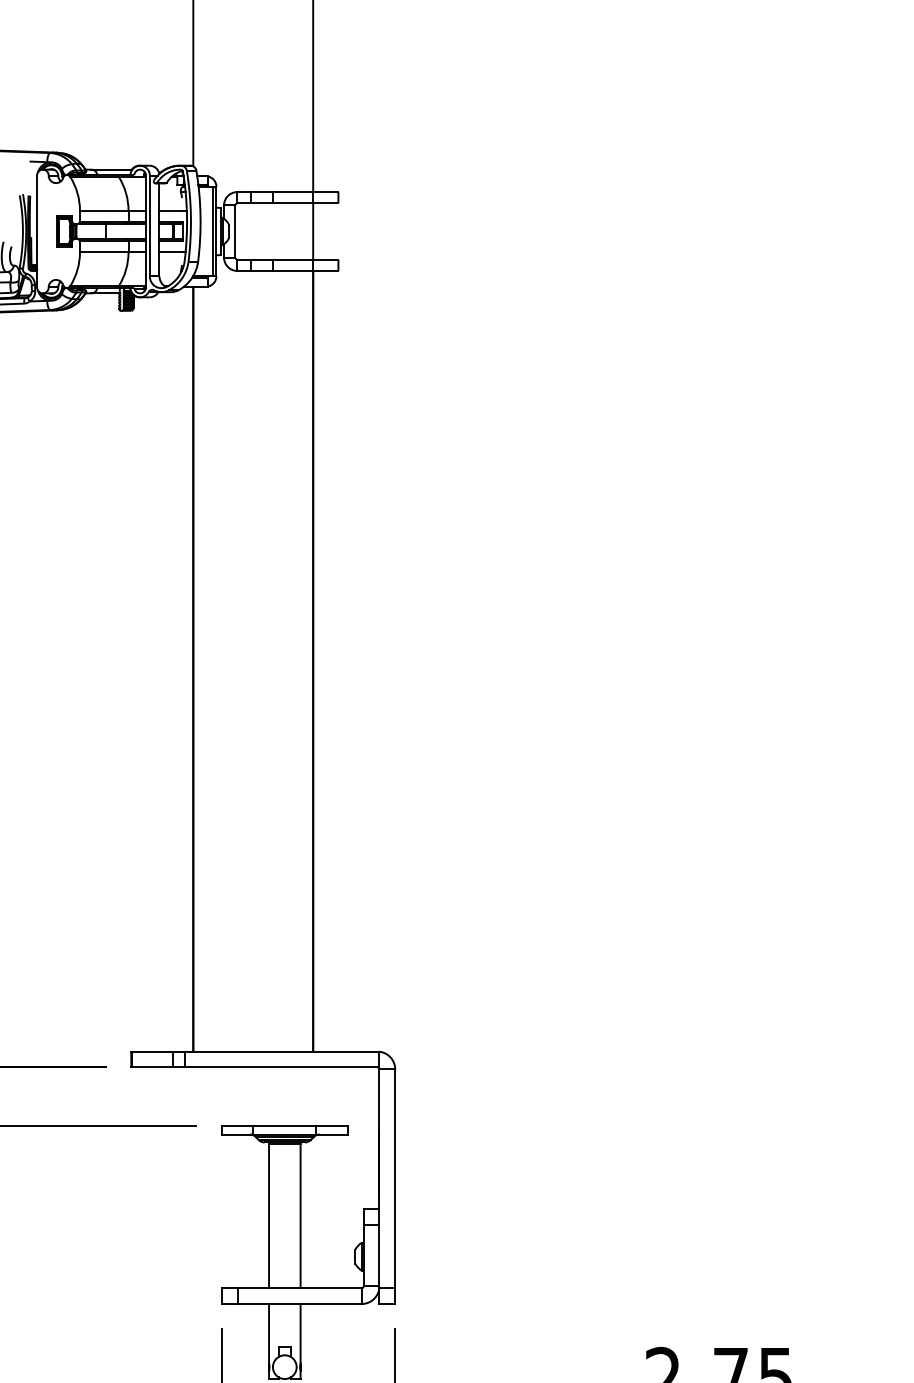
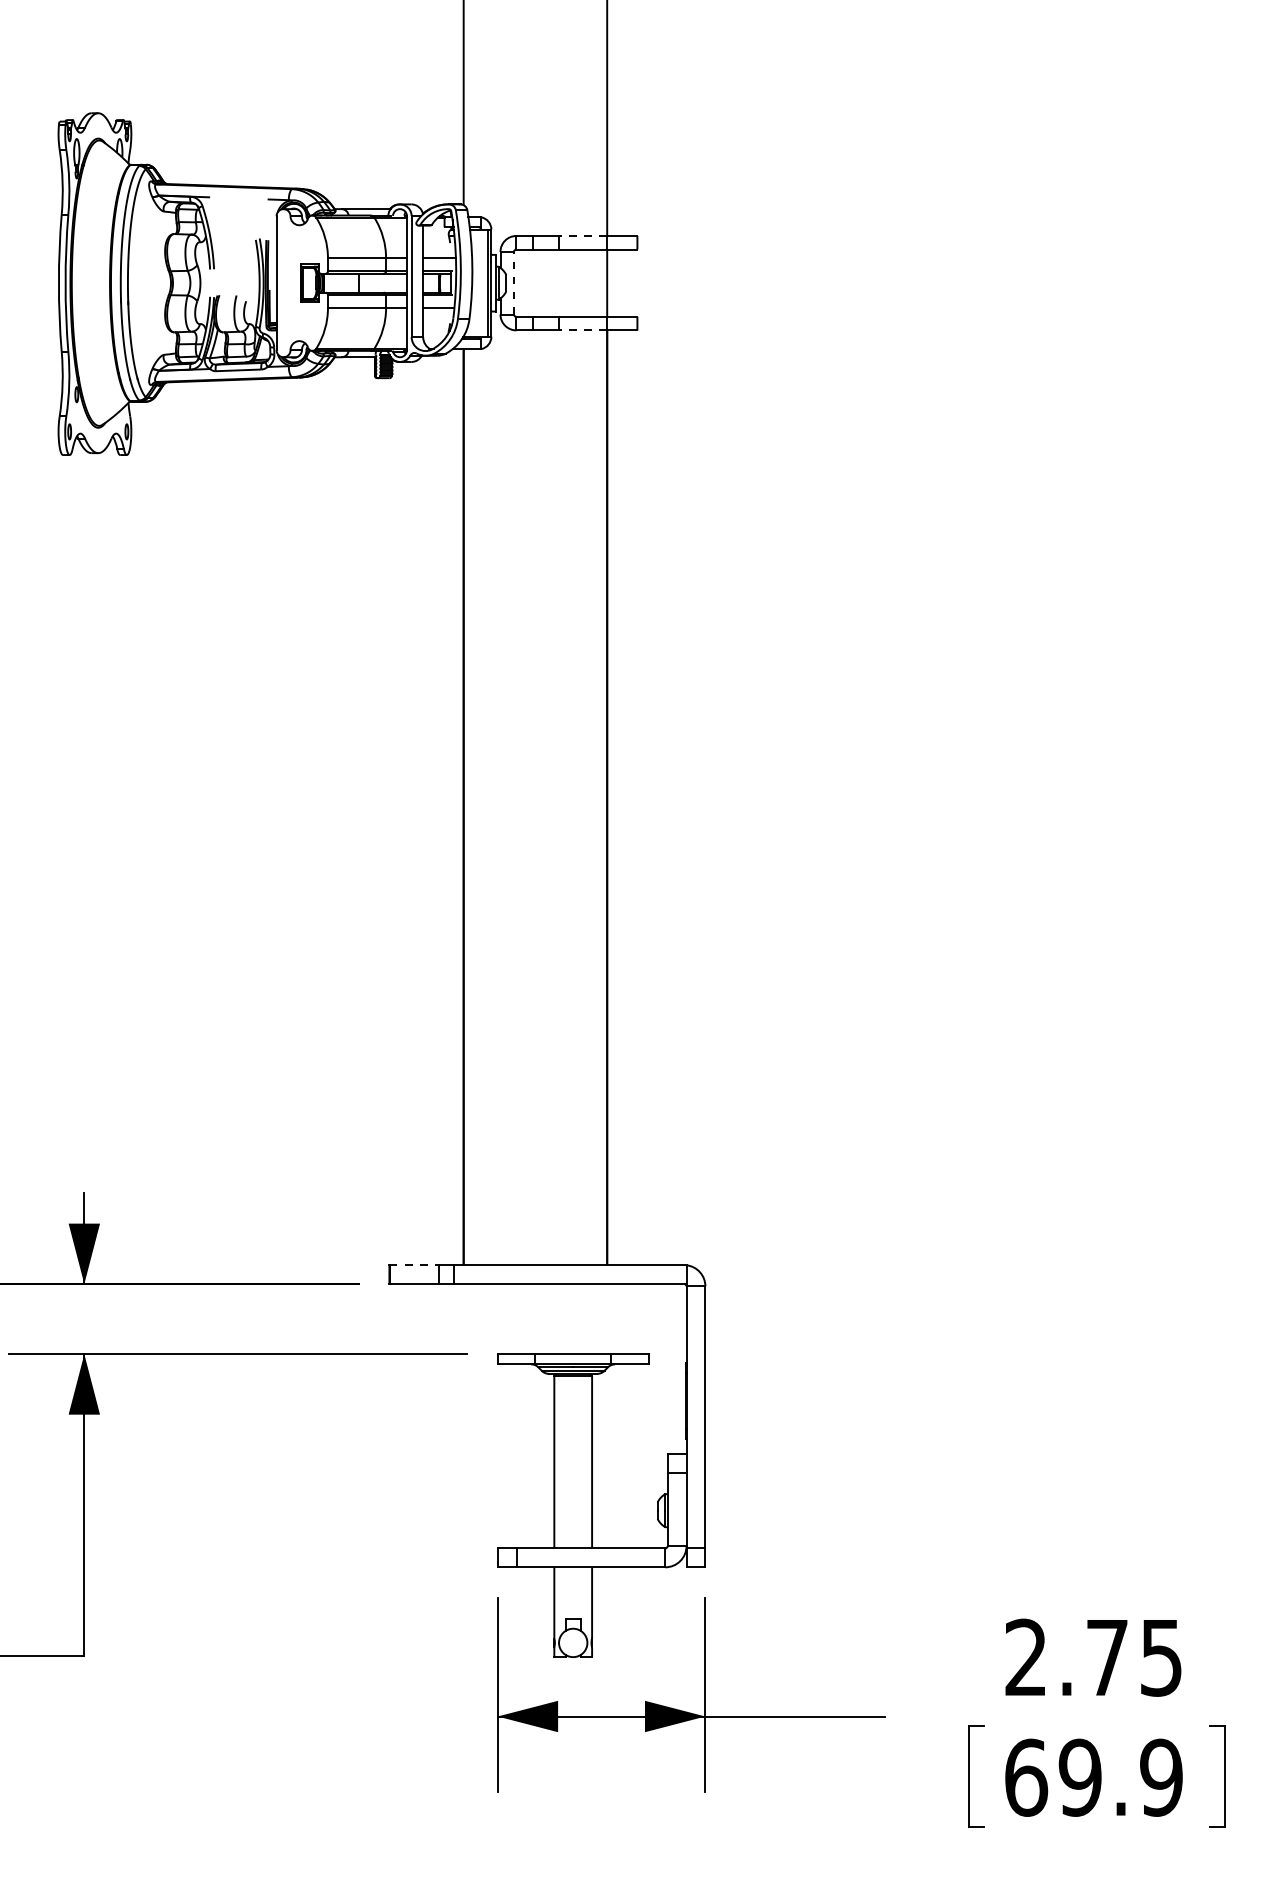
line: (293, 191) -> (583, 235), solid -> dashed
line: (235, 230) -> (514, 282), solid -> dashed
line: (293, 271) -> (583, 330), solid -> dashed
line: (152, 1051) -> (414, 1265), solid -> dashed

